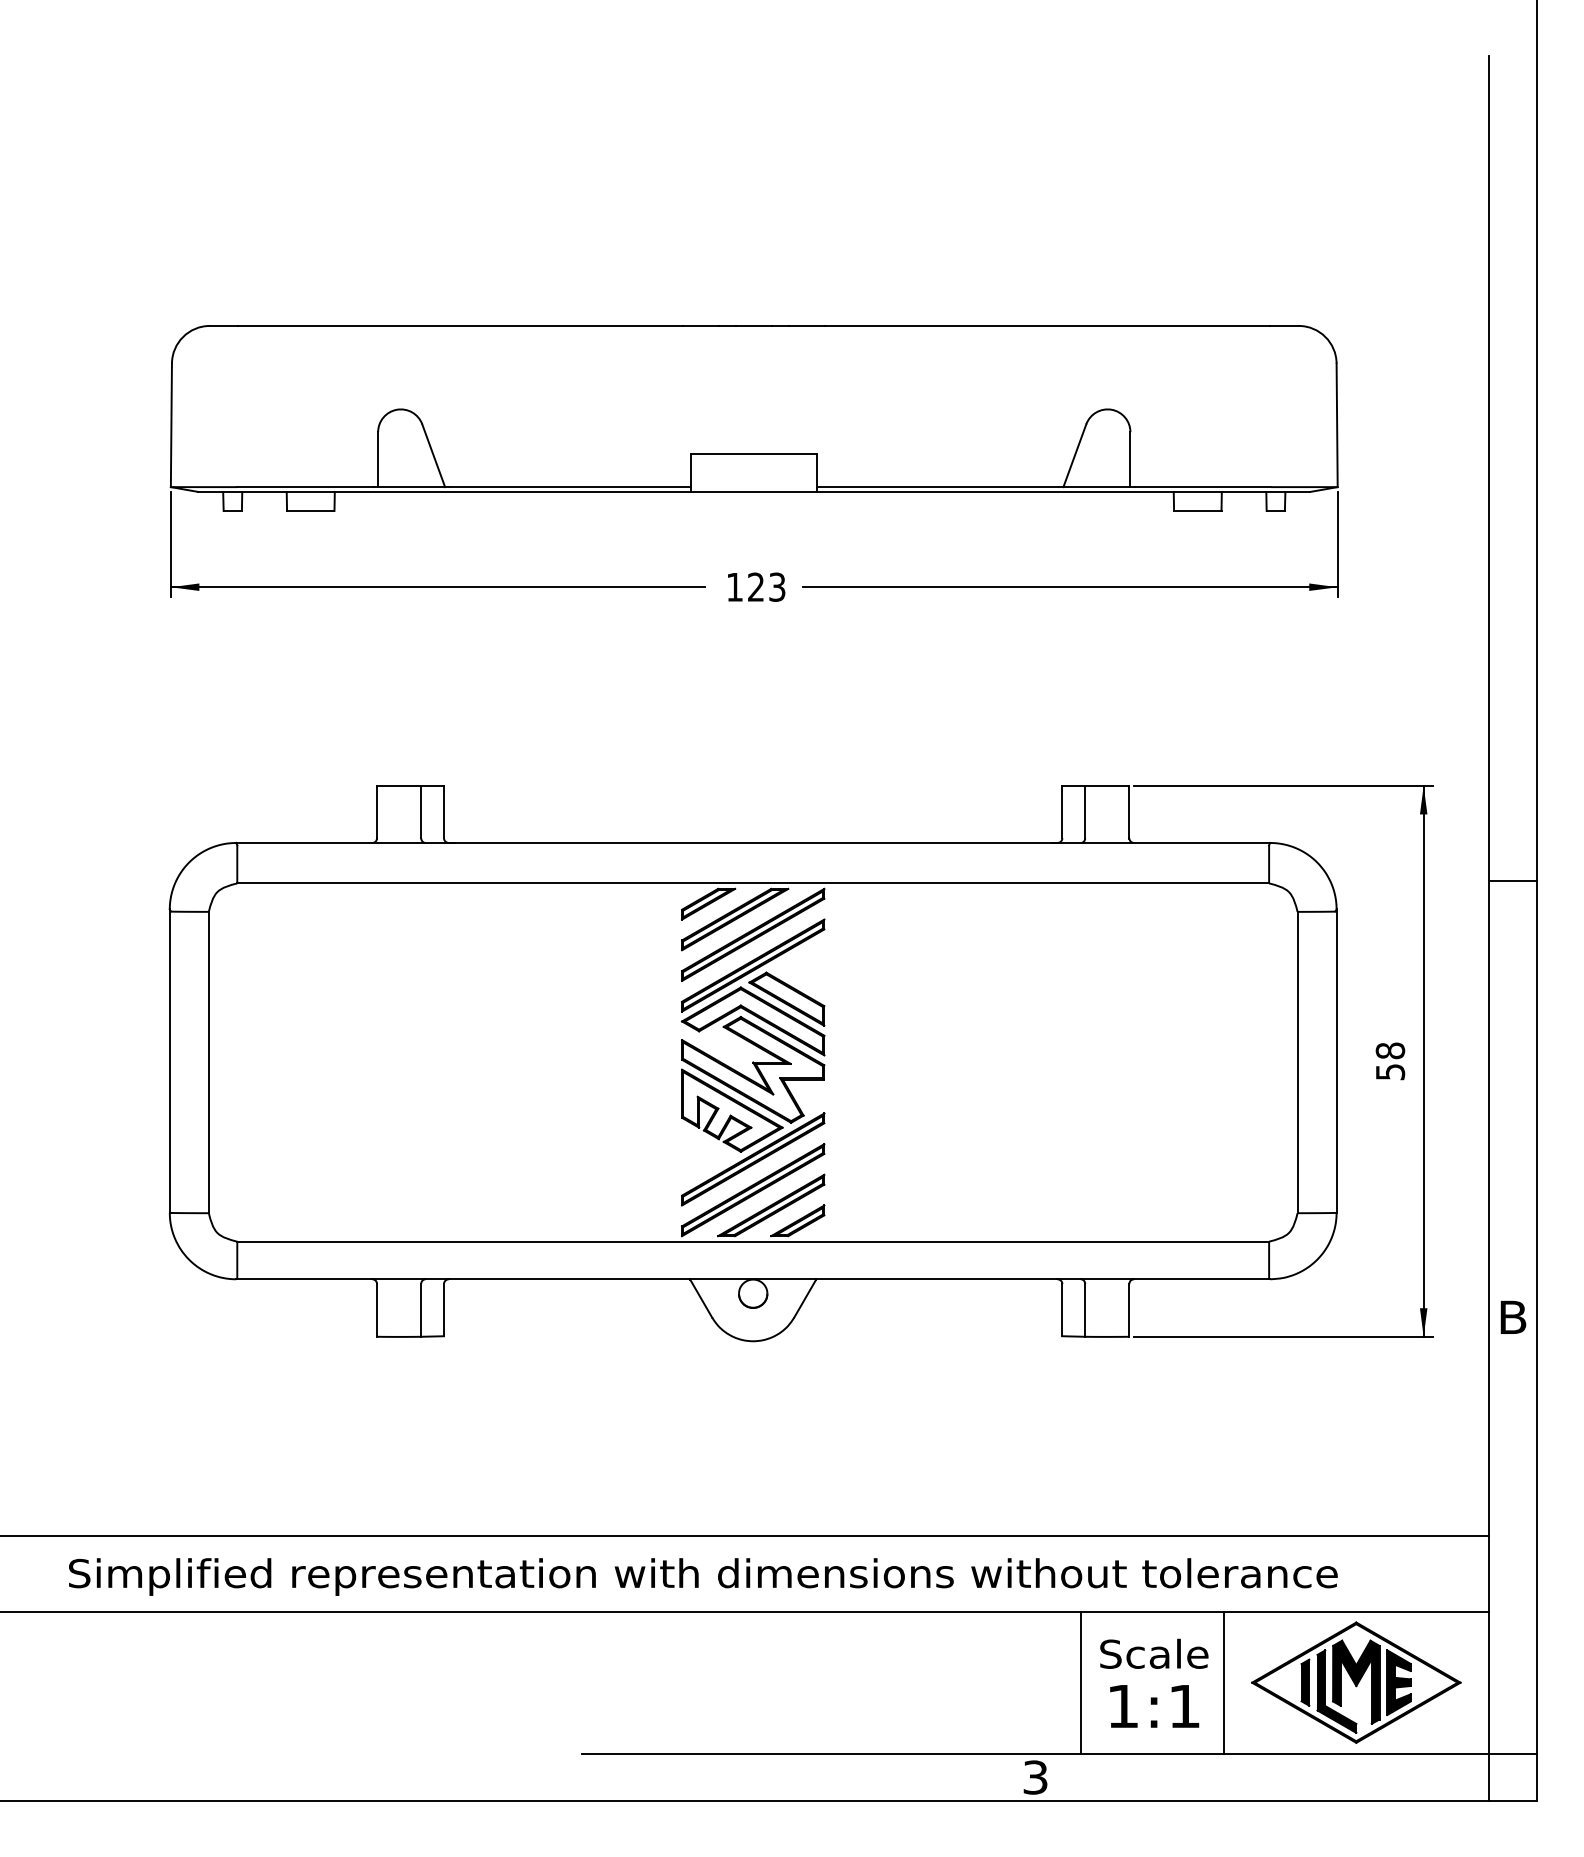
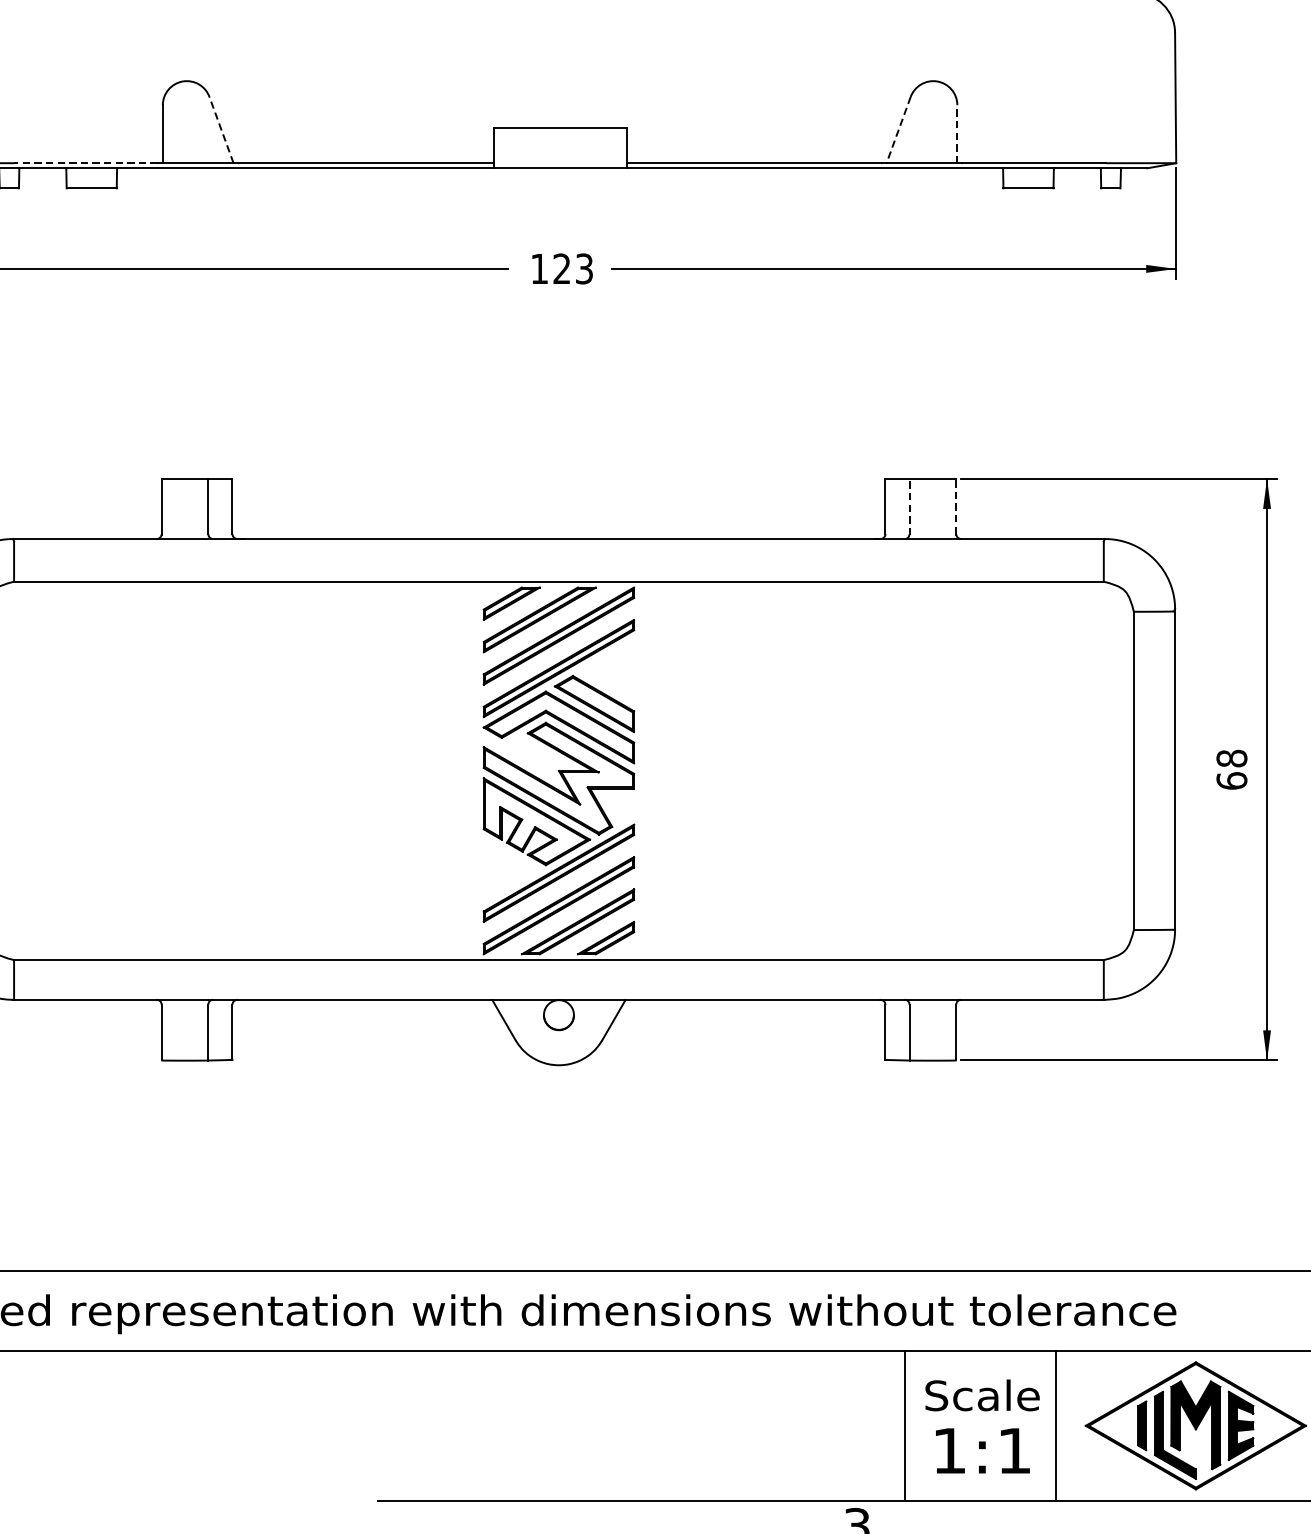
line: (433, 455) -> (221, 129), solid -> dashed
line: (1074, 456) -> (898, 130), solid -> dashed
line: (1130, 459) -> (957, 134), solid -> dashed
line: (304, 487) -> (85, 163), solid -> dashed
line: (1085, 812) -> (909, 506), solid -> dashed
line: (1129, 812) -> (956, 506), solid -> dashed
text: (1390, 1071) -> (1232, 780), 58 -> 68

